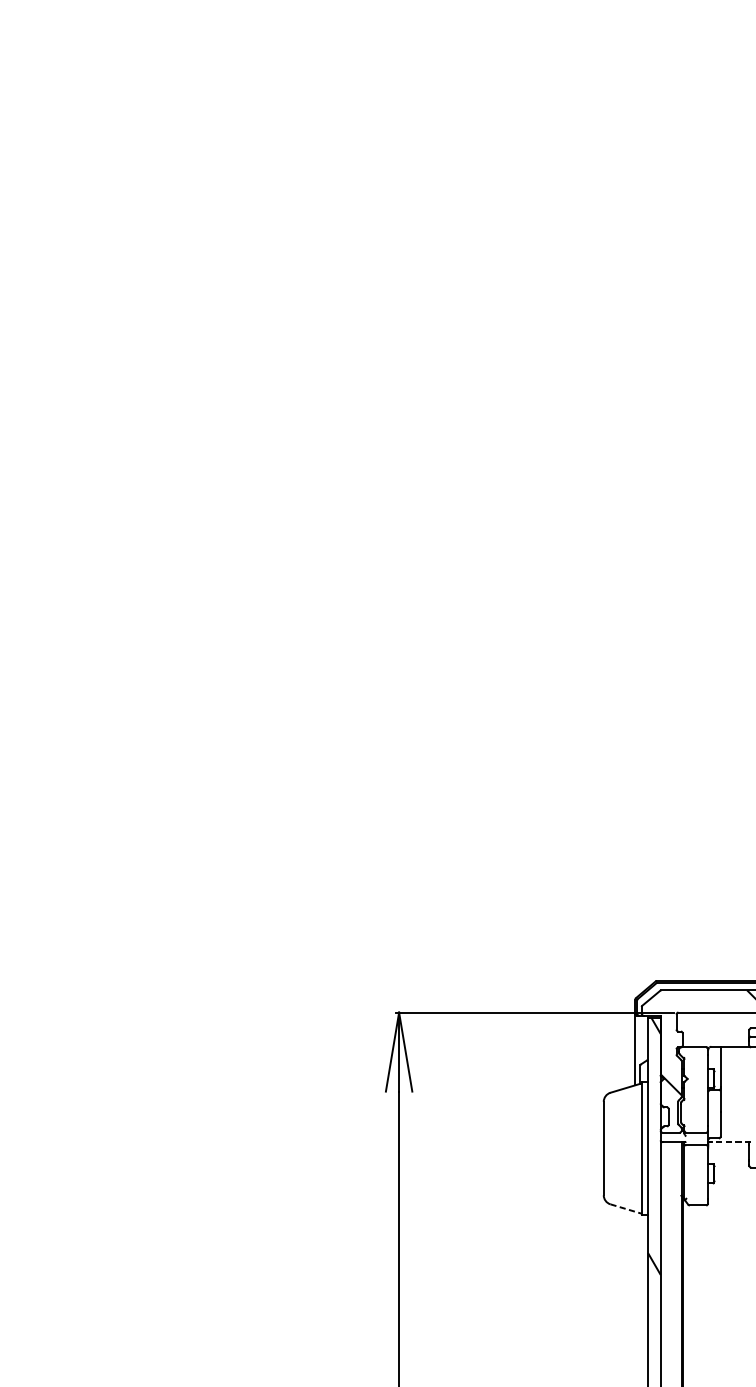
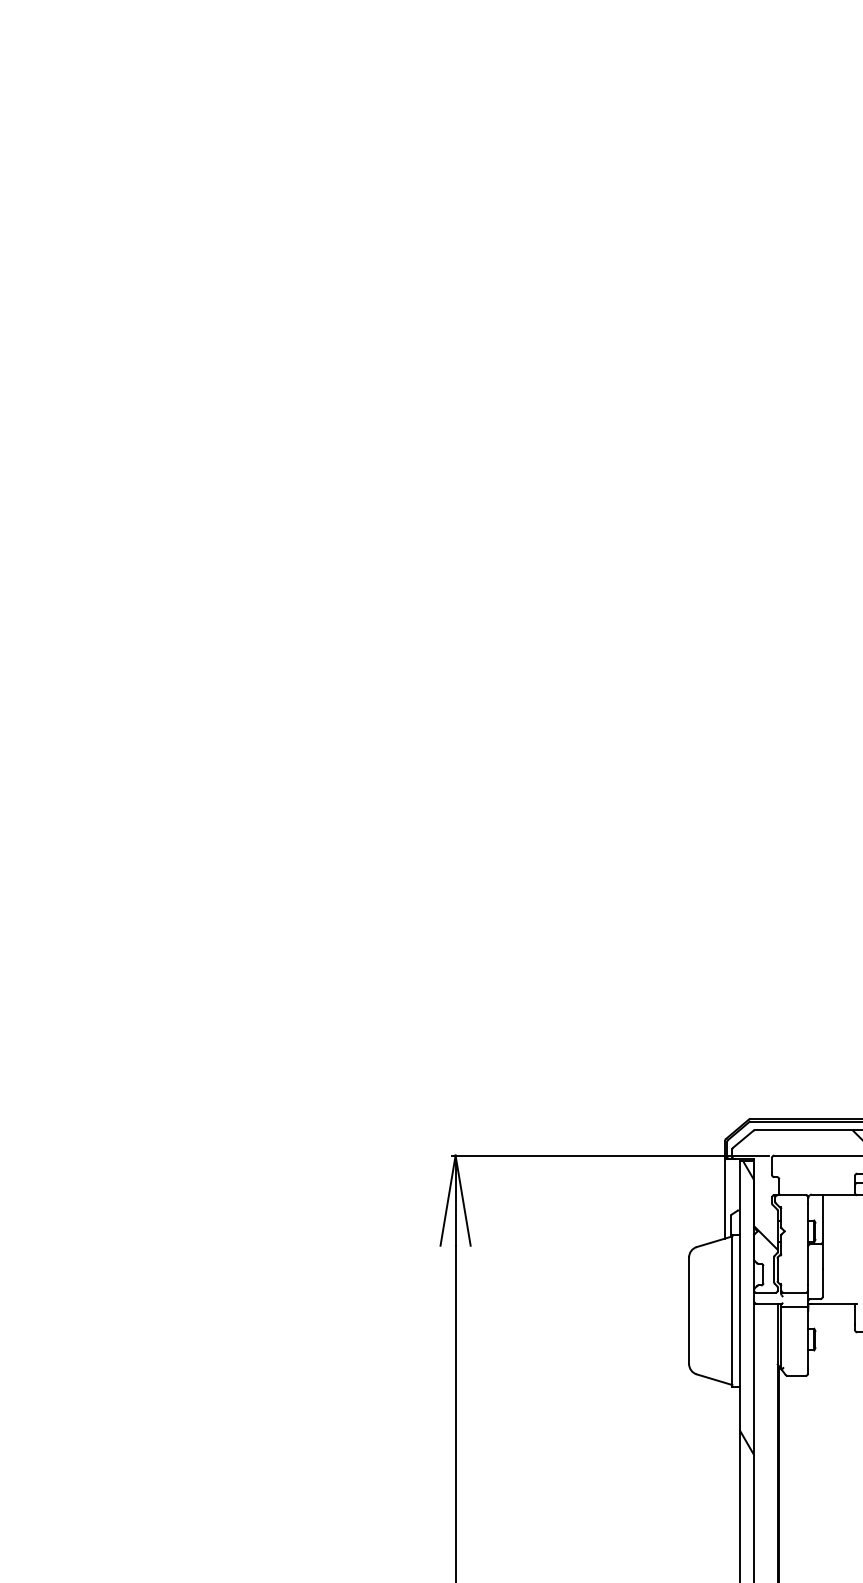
line: (731, 1142) -> (834, 1303), dashed -> solid
line: (626, 1208) -> (714, 1379), dashed -> solid

